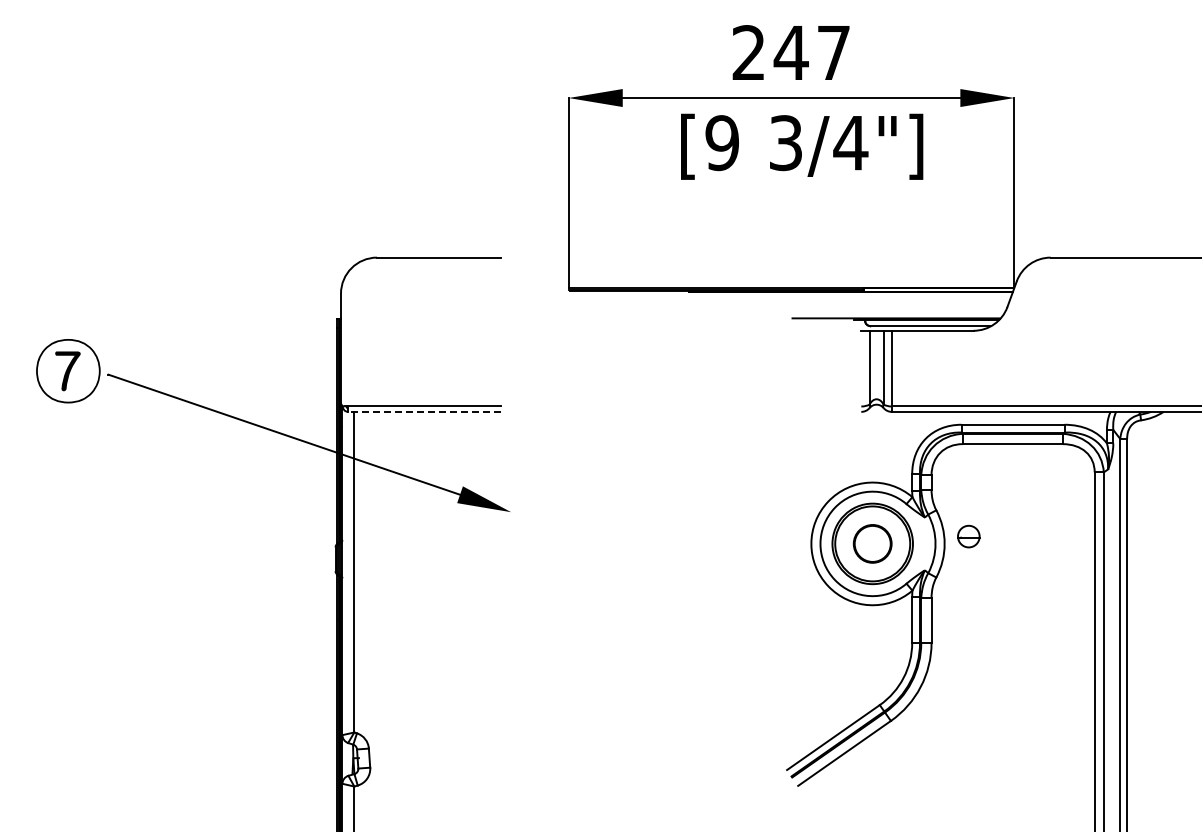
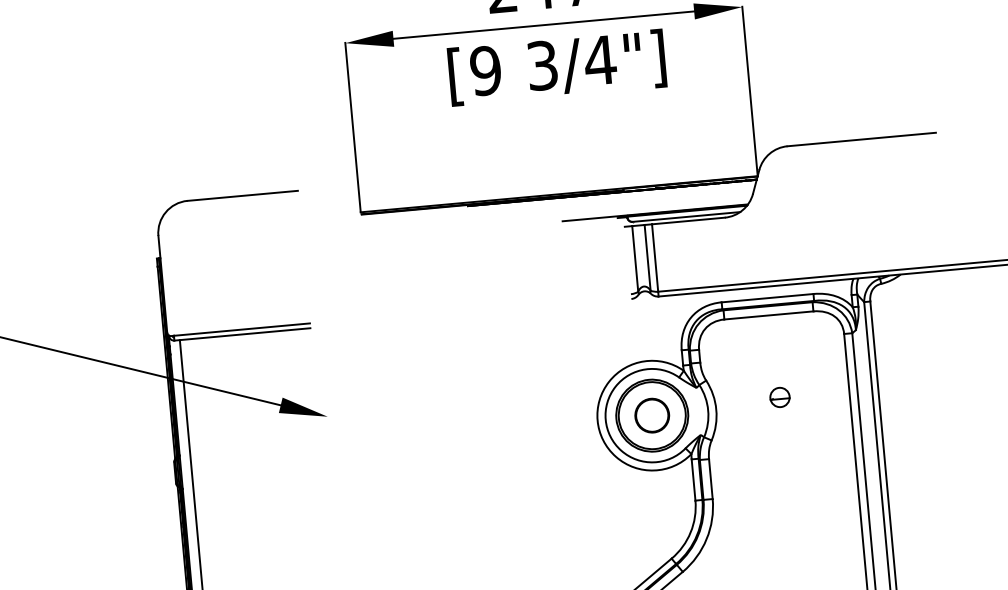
line: (424, 411) -> (242, 334), dashed -> solid
part: (968, 536) -> (779, 397), moved

